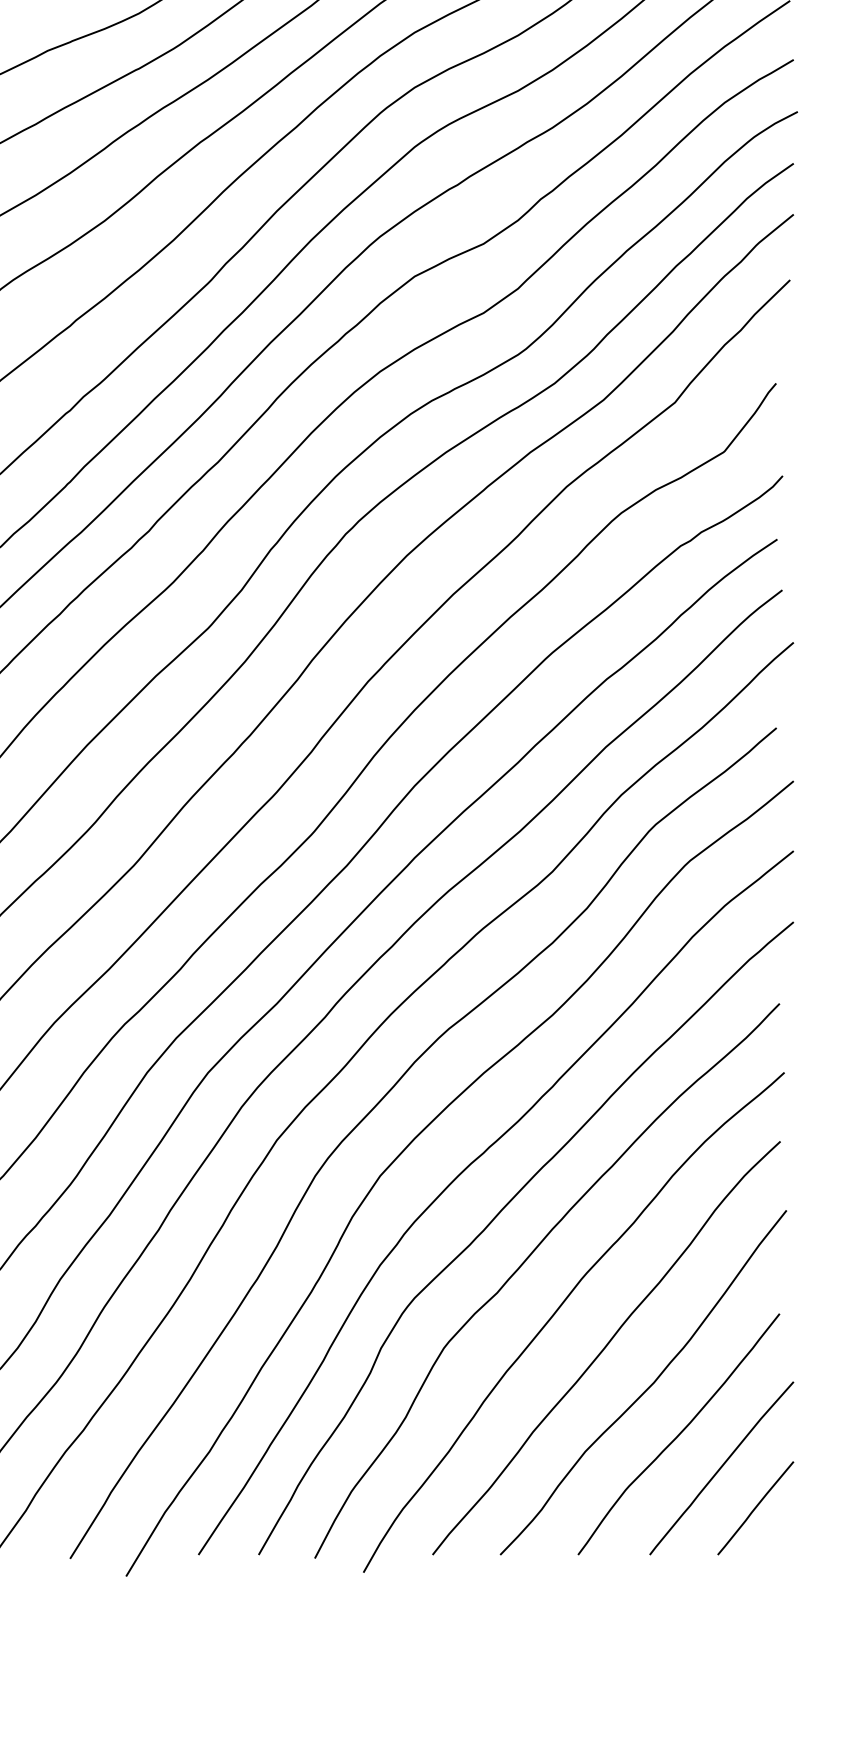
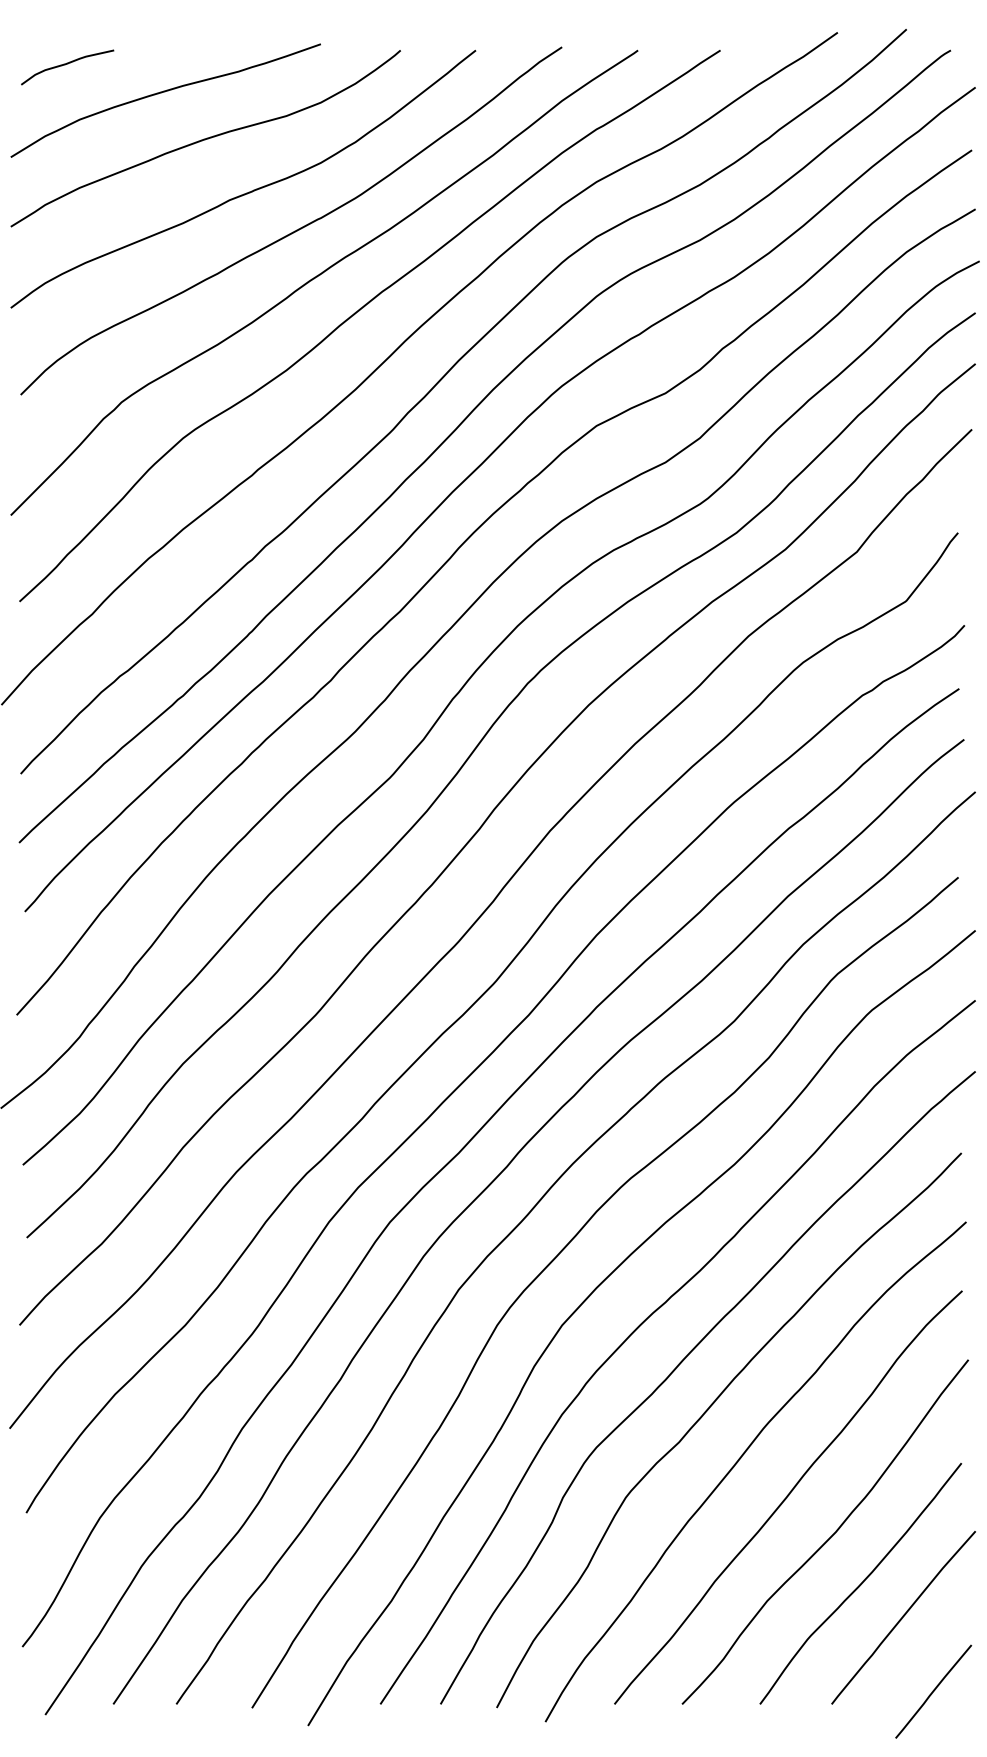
line: (755, 1508) -> (933, 1691), moved

